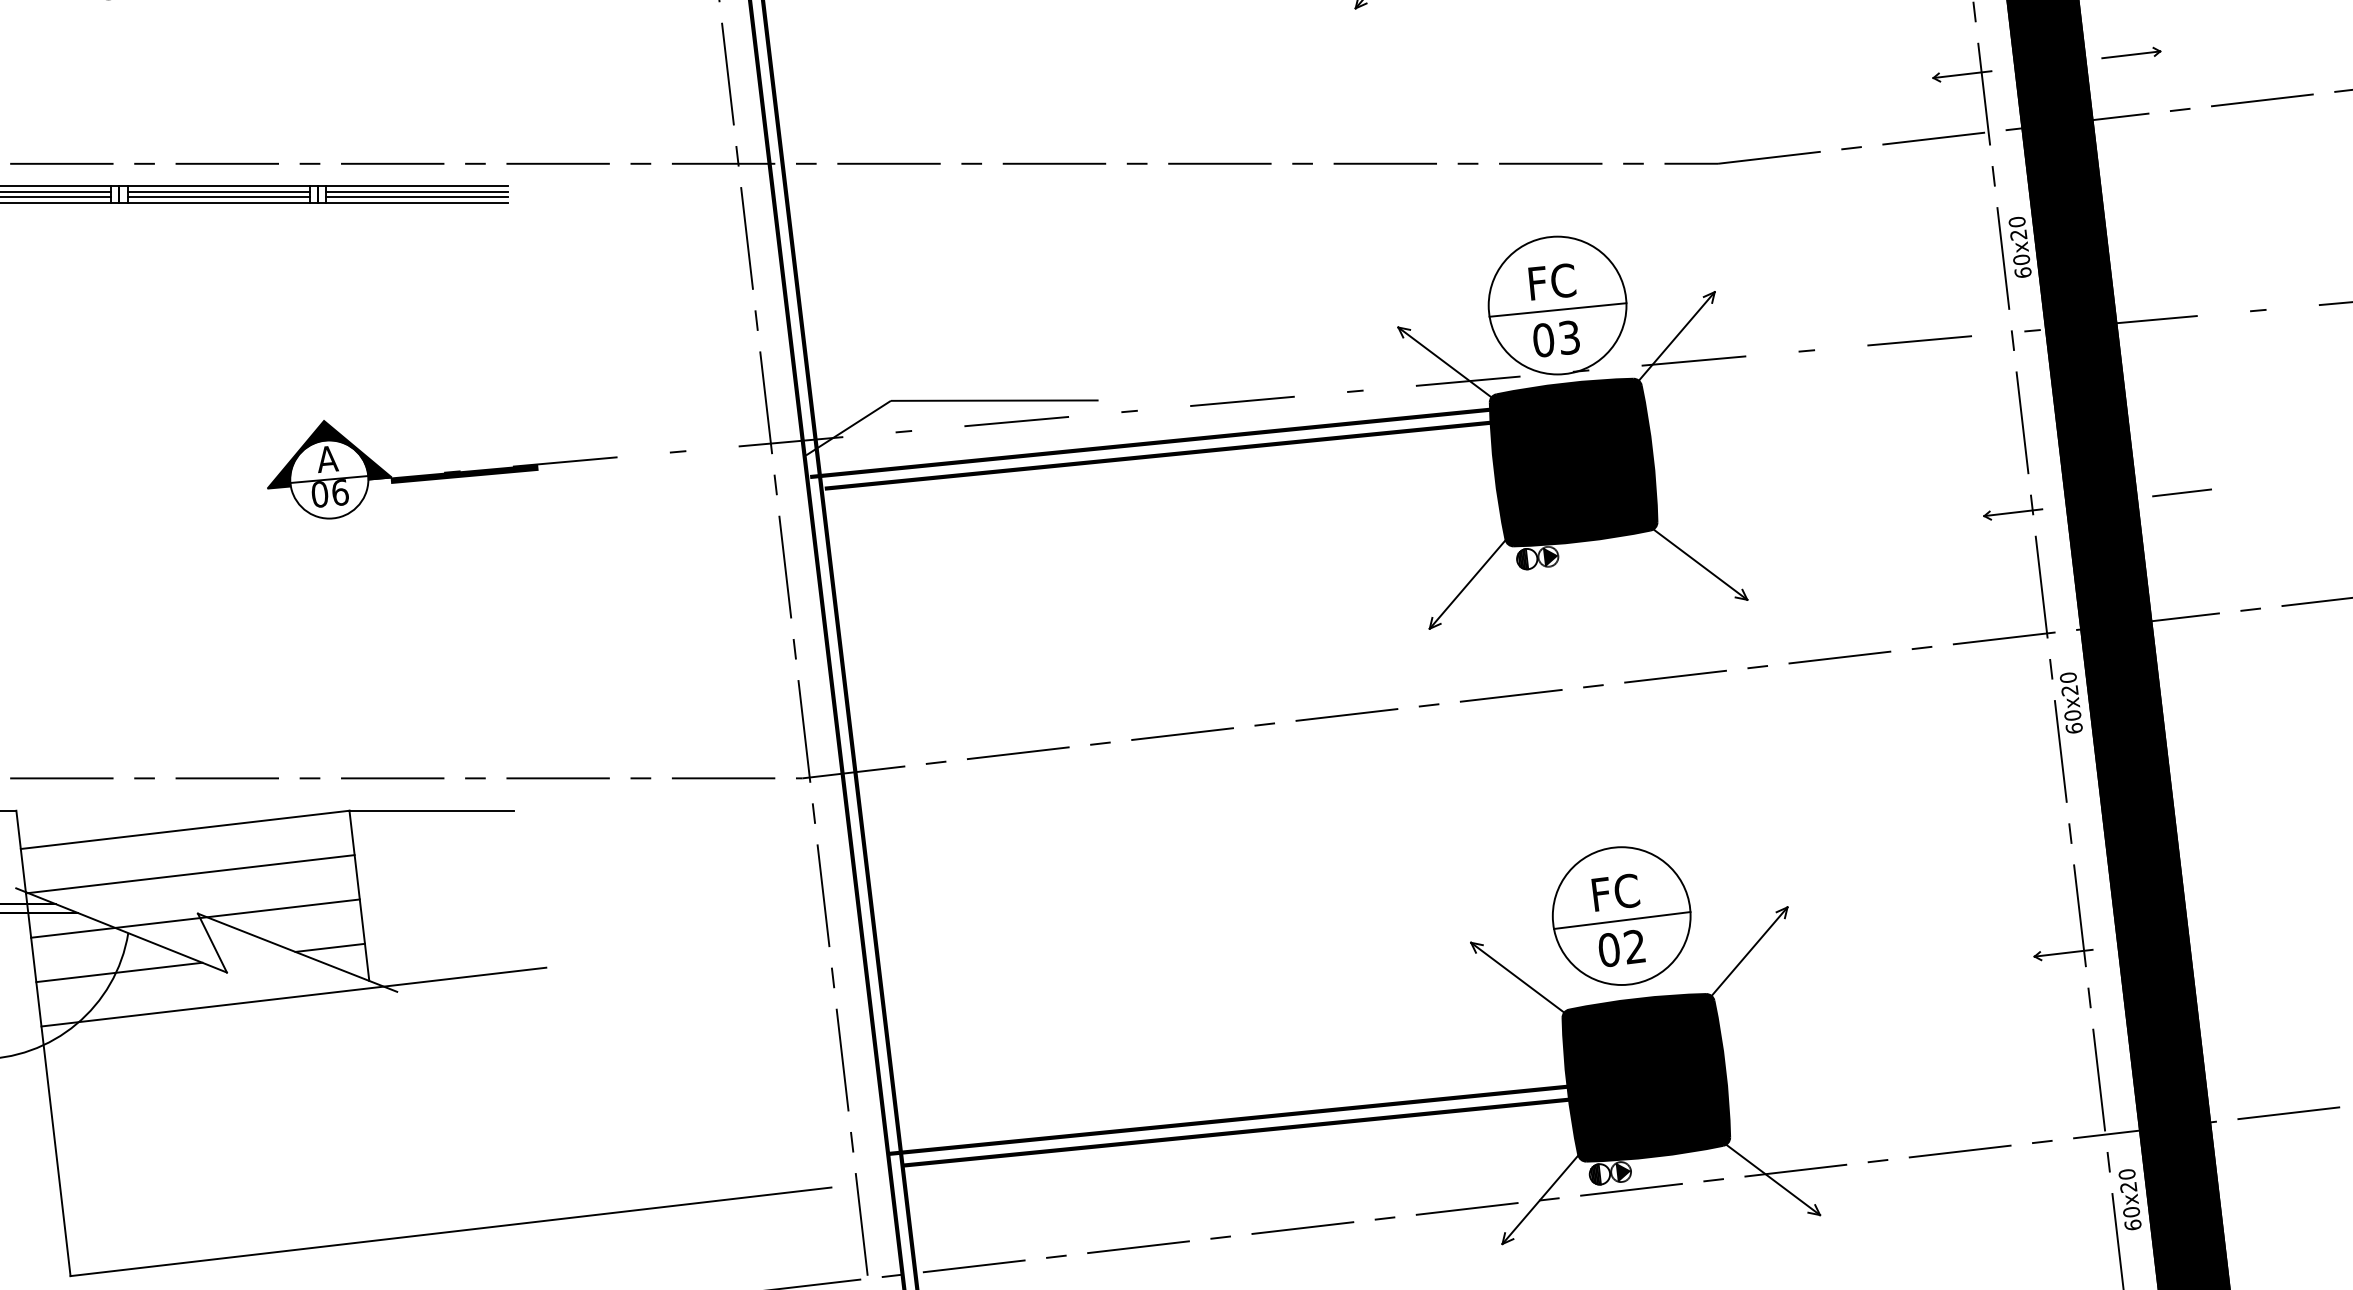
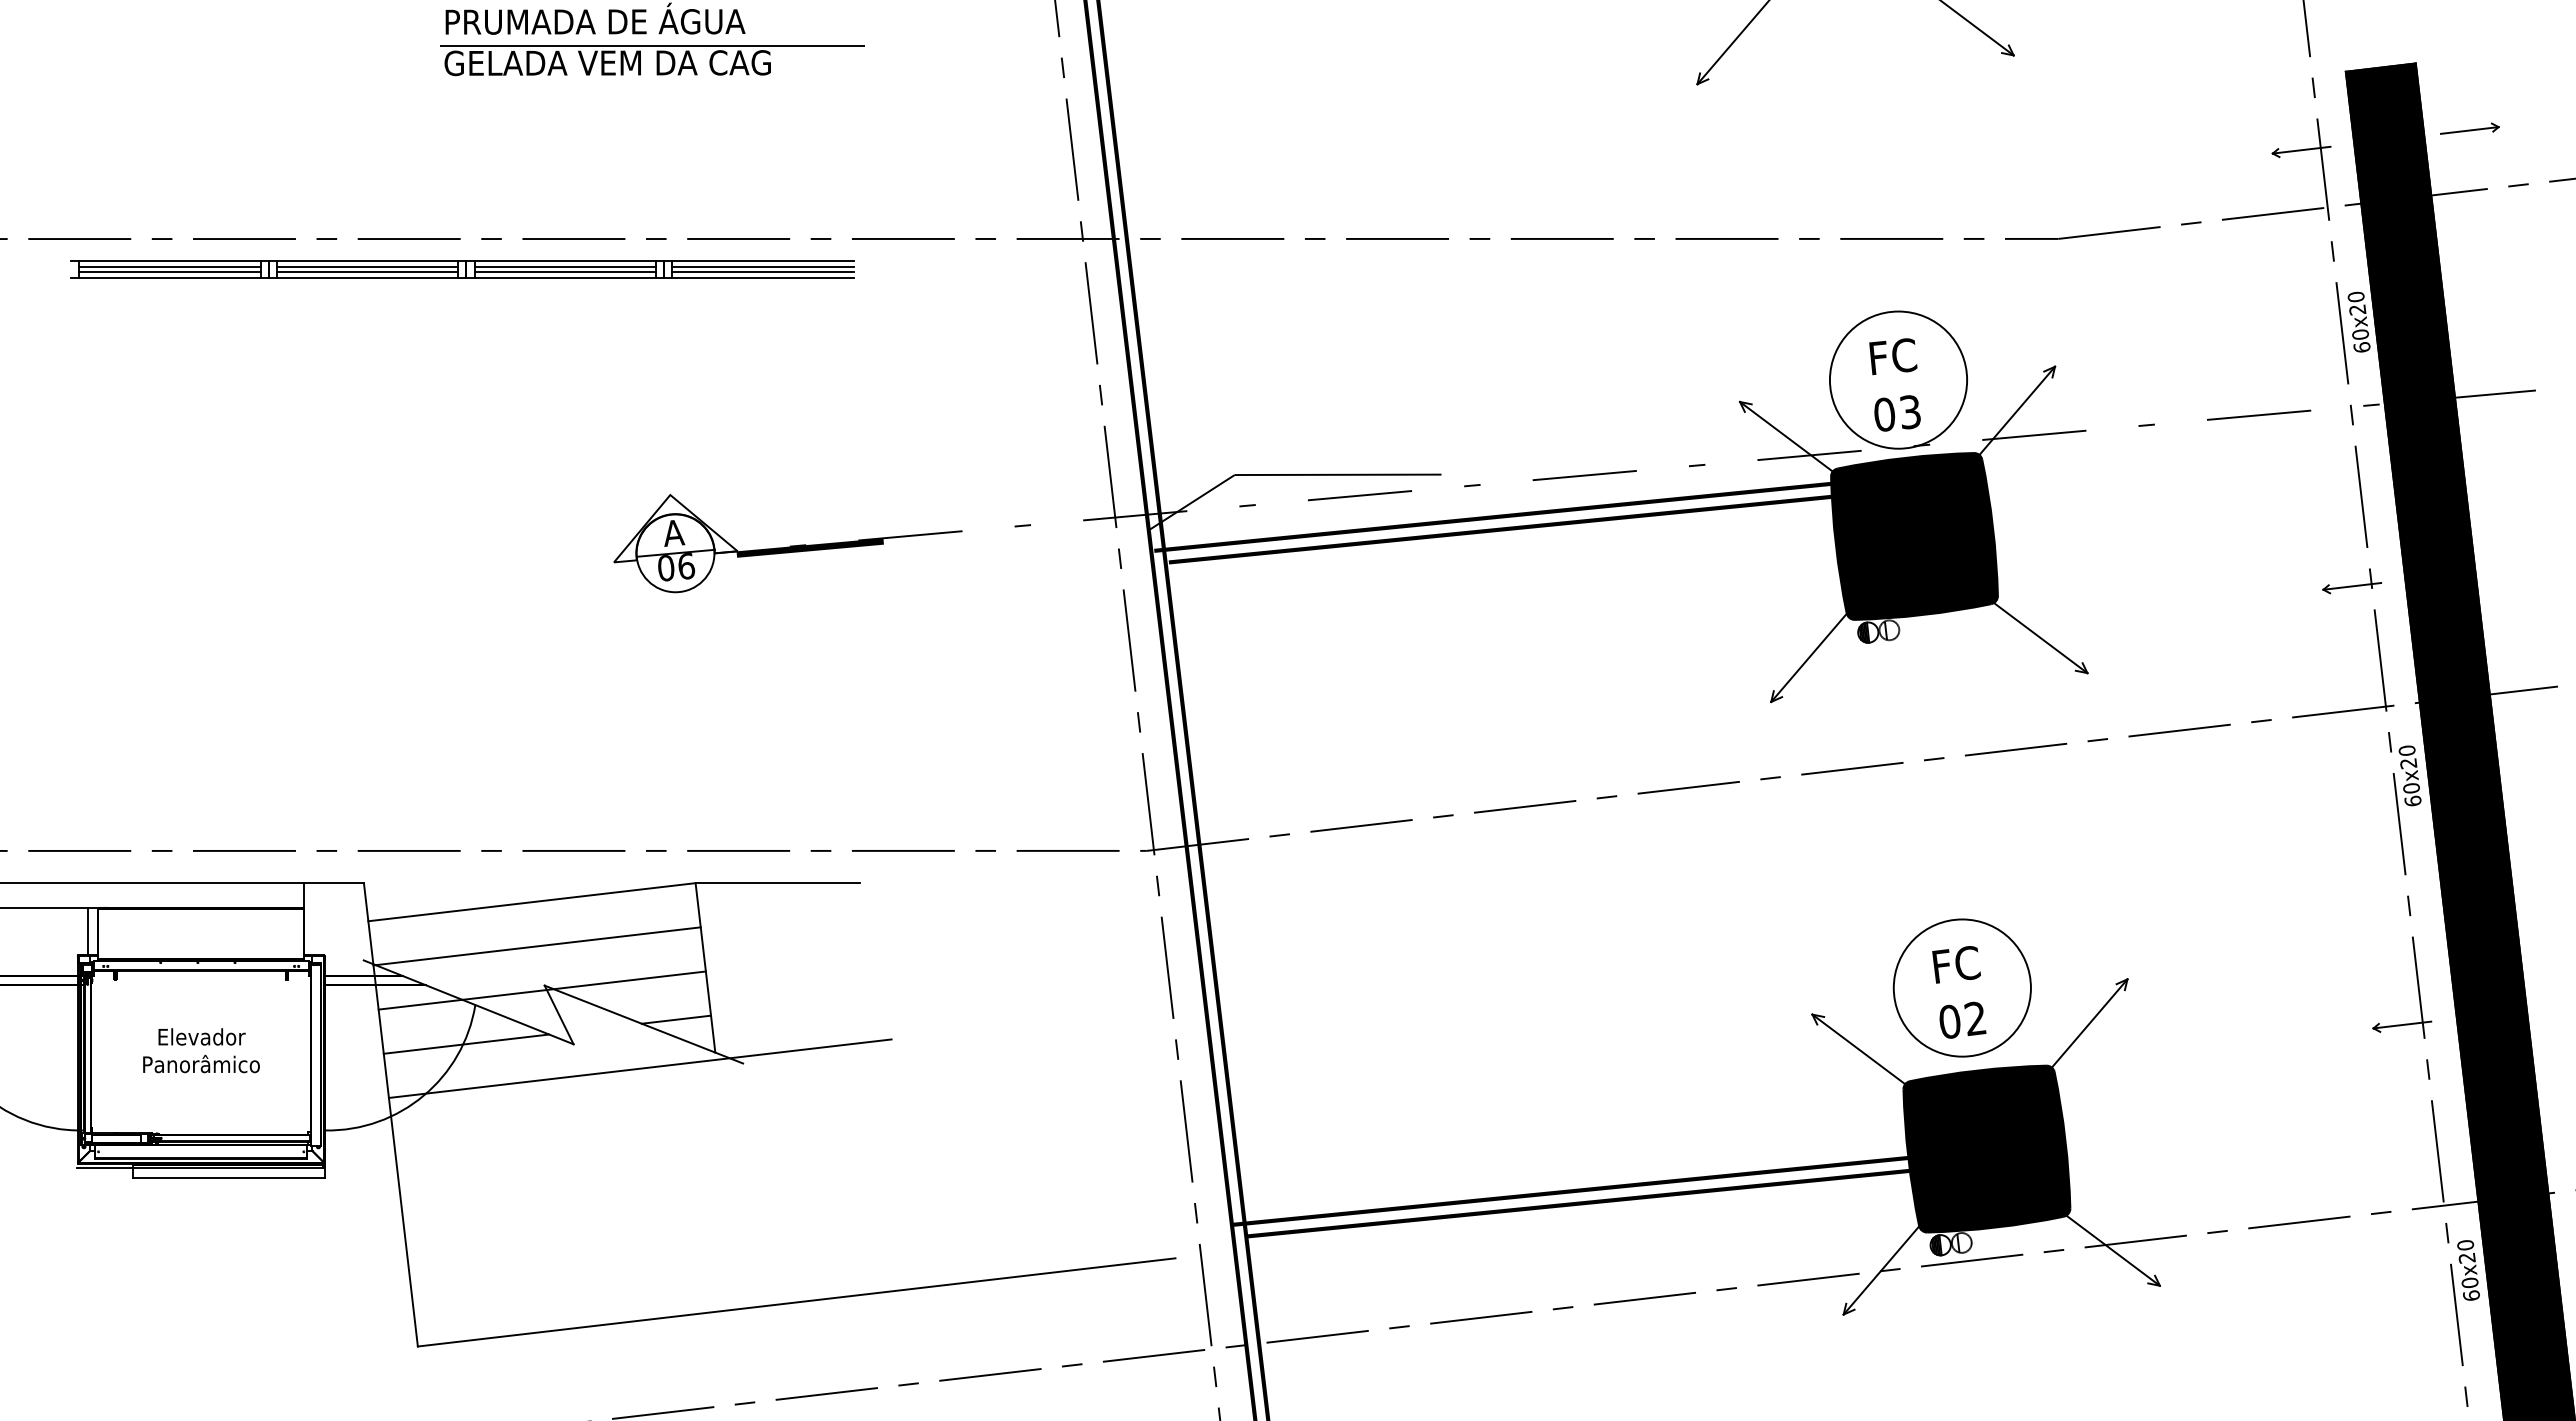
line: (1557, 309) -> (1898, 384), removed
fill: (329, 454) -> (675, 528), removed
line: (2182, 492) -> (2520, 566), removed
fill: (1550, 557) -> (1891, 630), removed
line: (1621, 920) -> (1962, 992), removed
fill: (1623, 1172) -> (1964, 1243), removed

